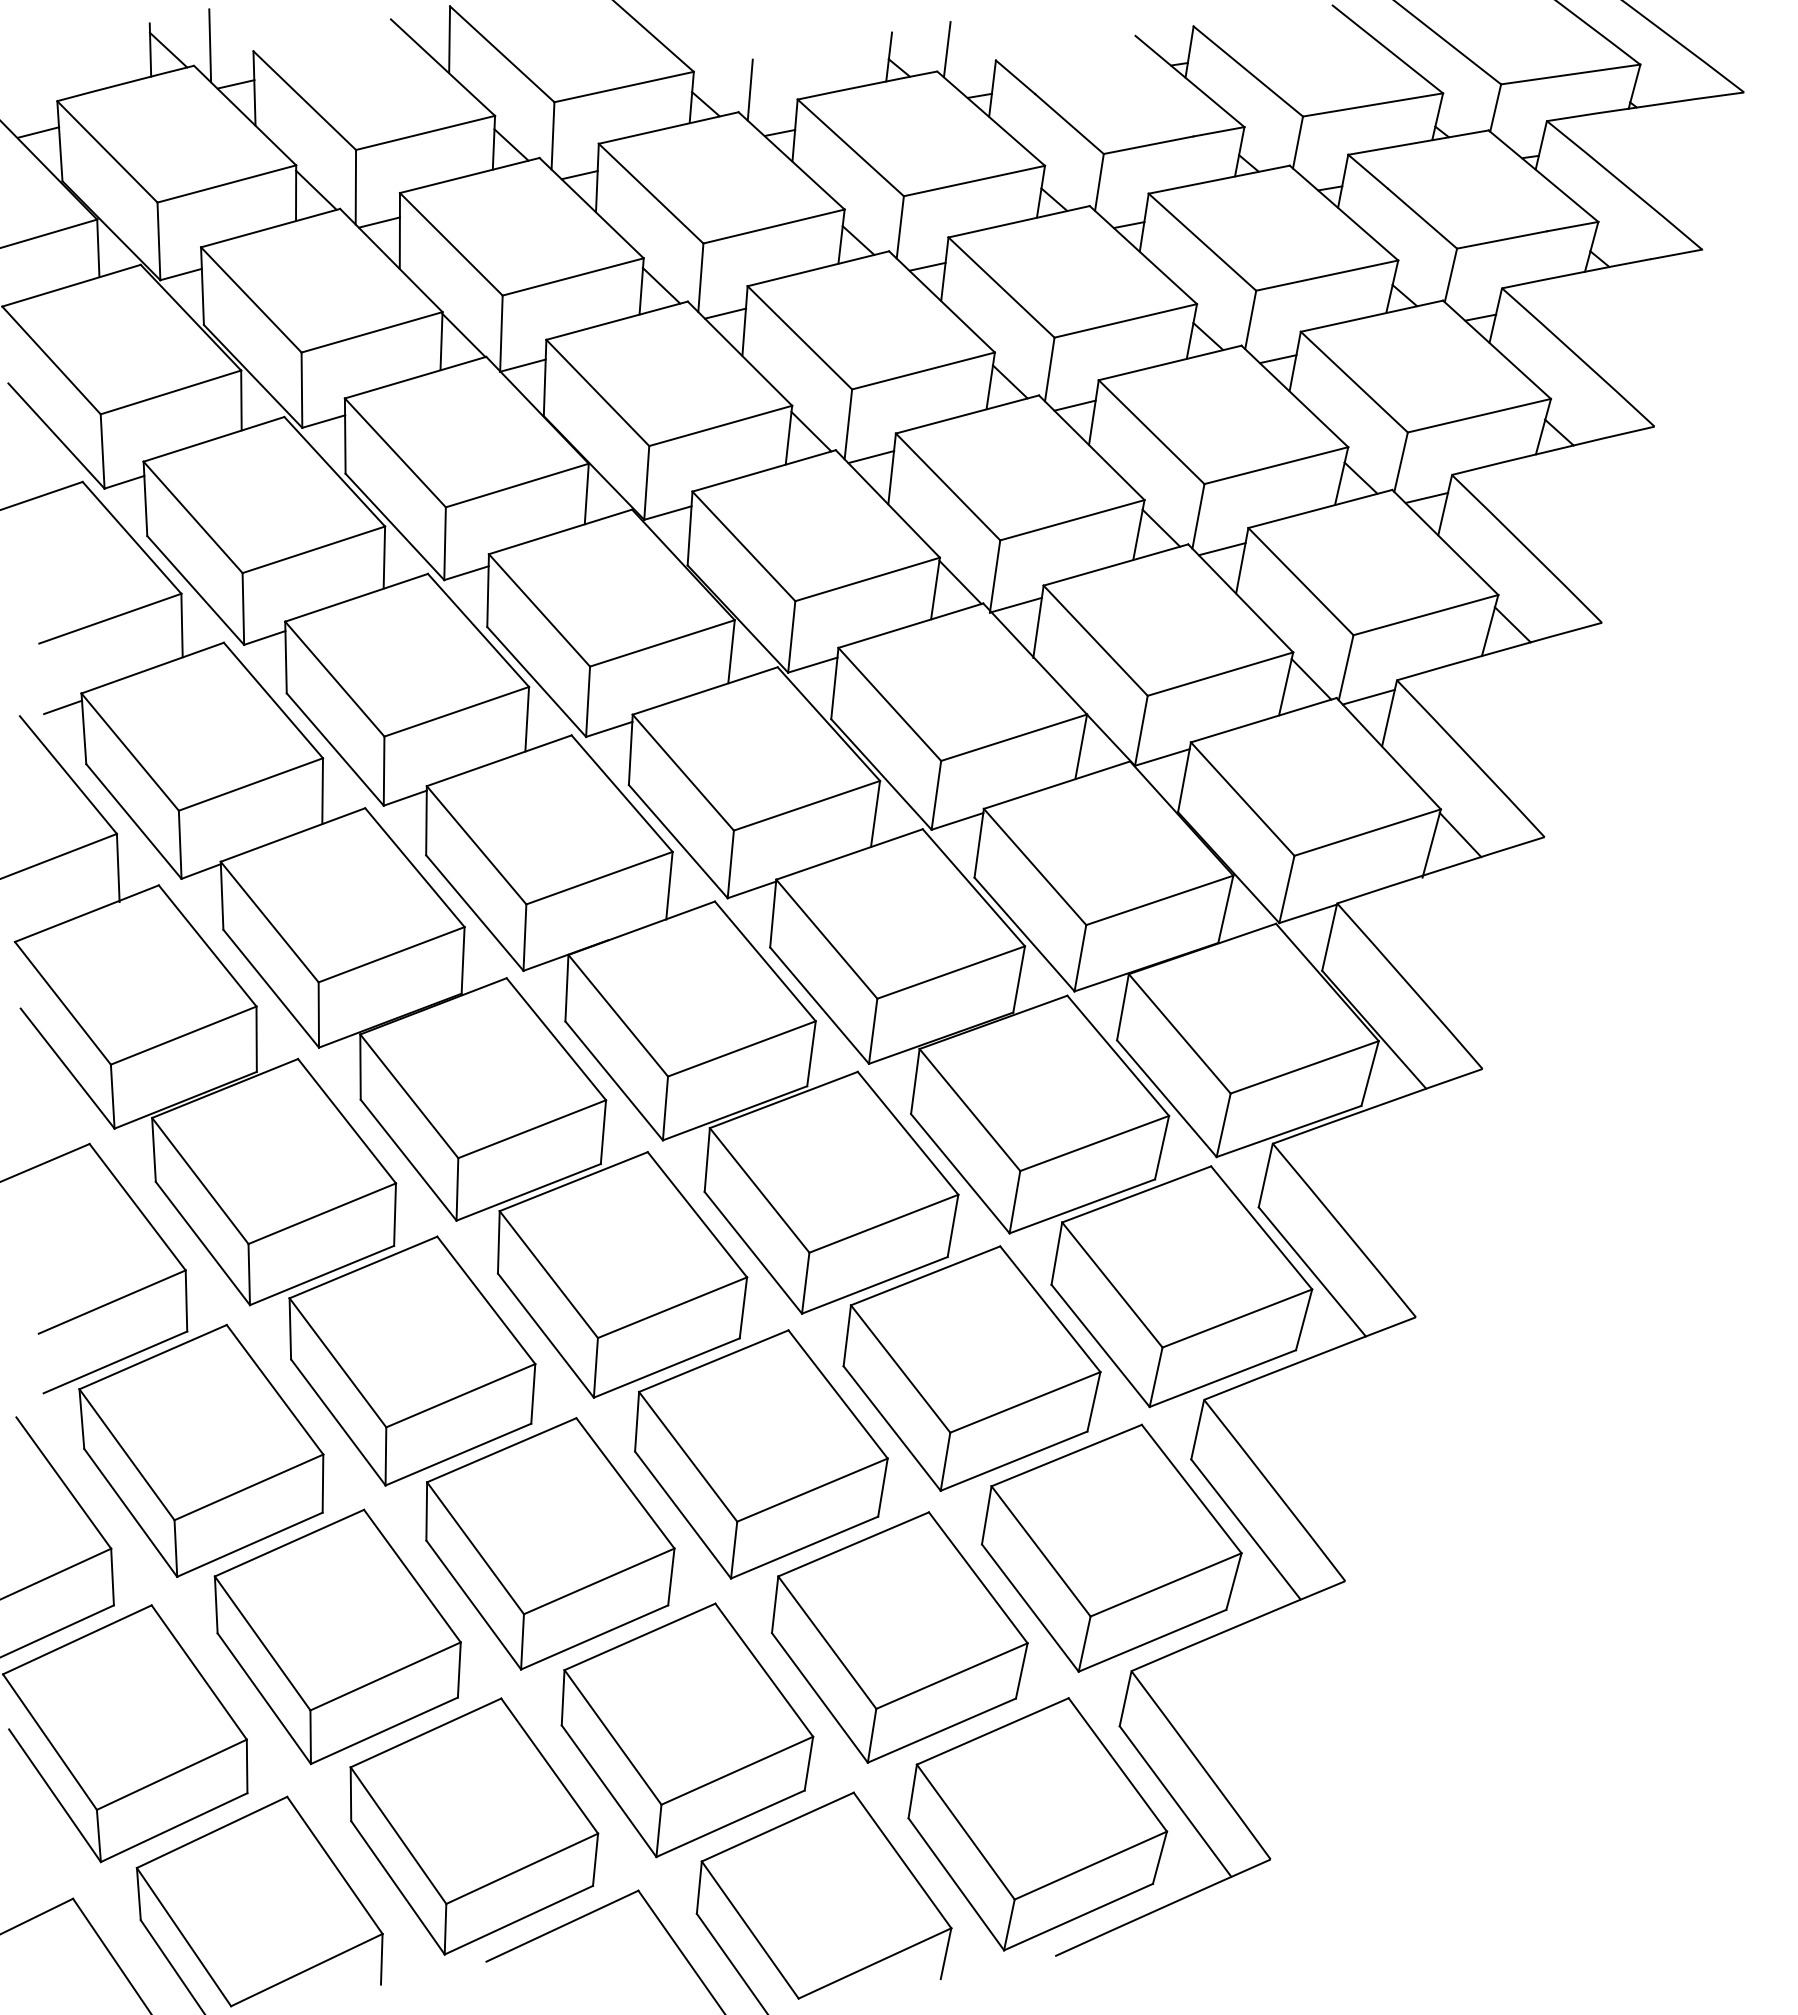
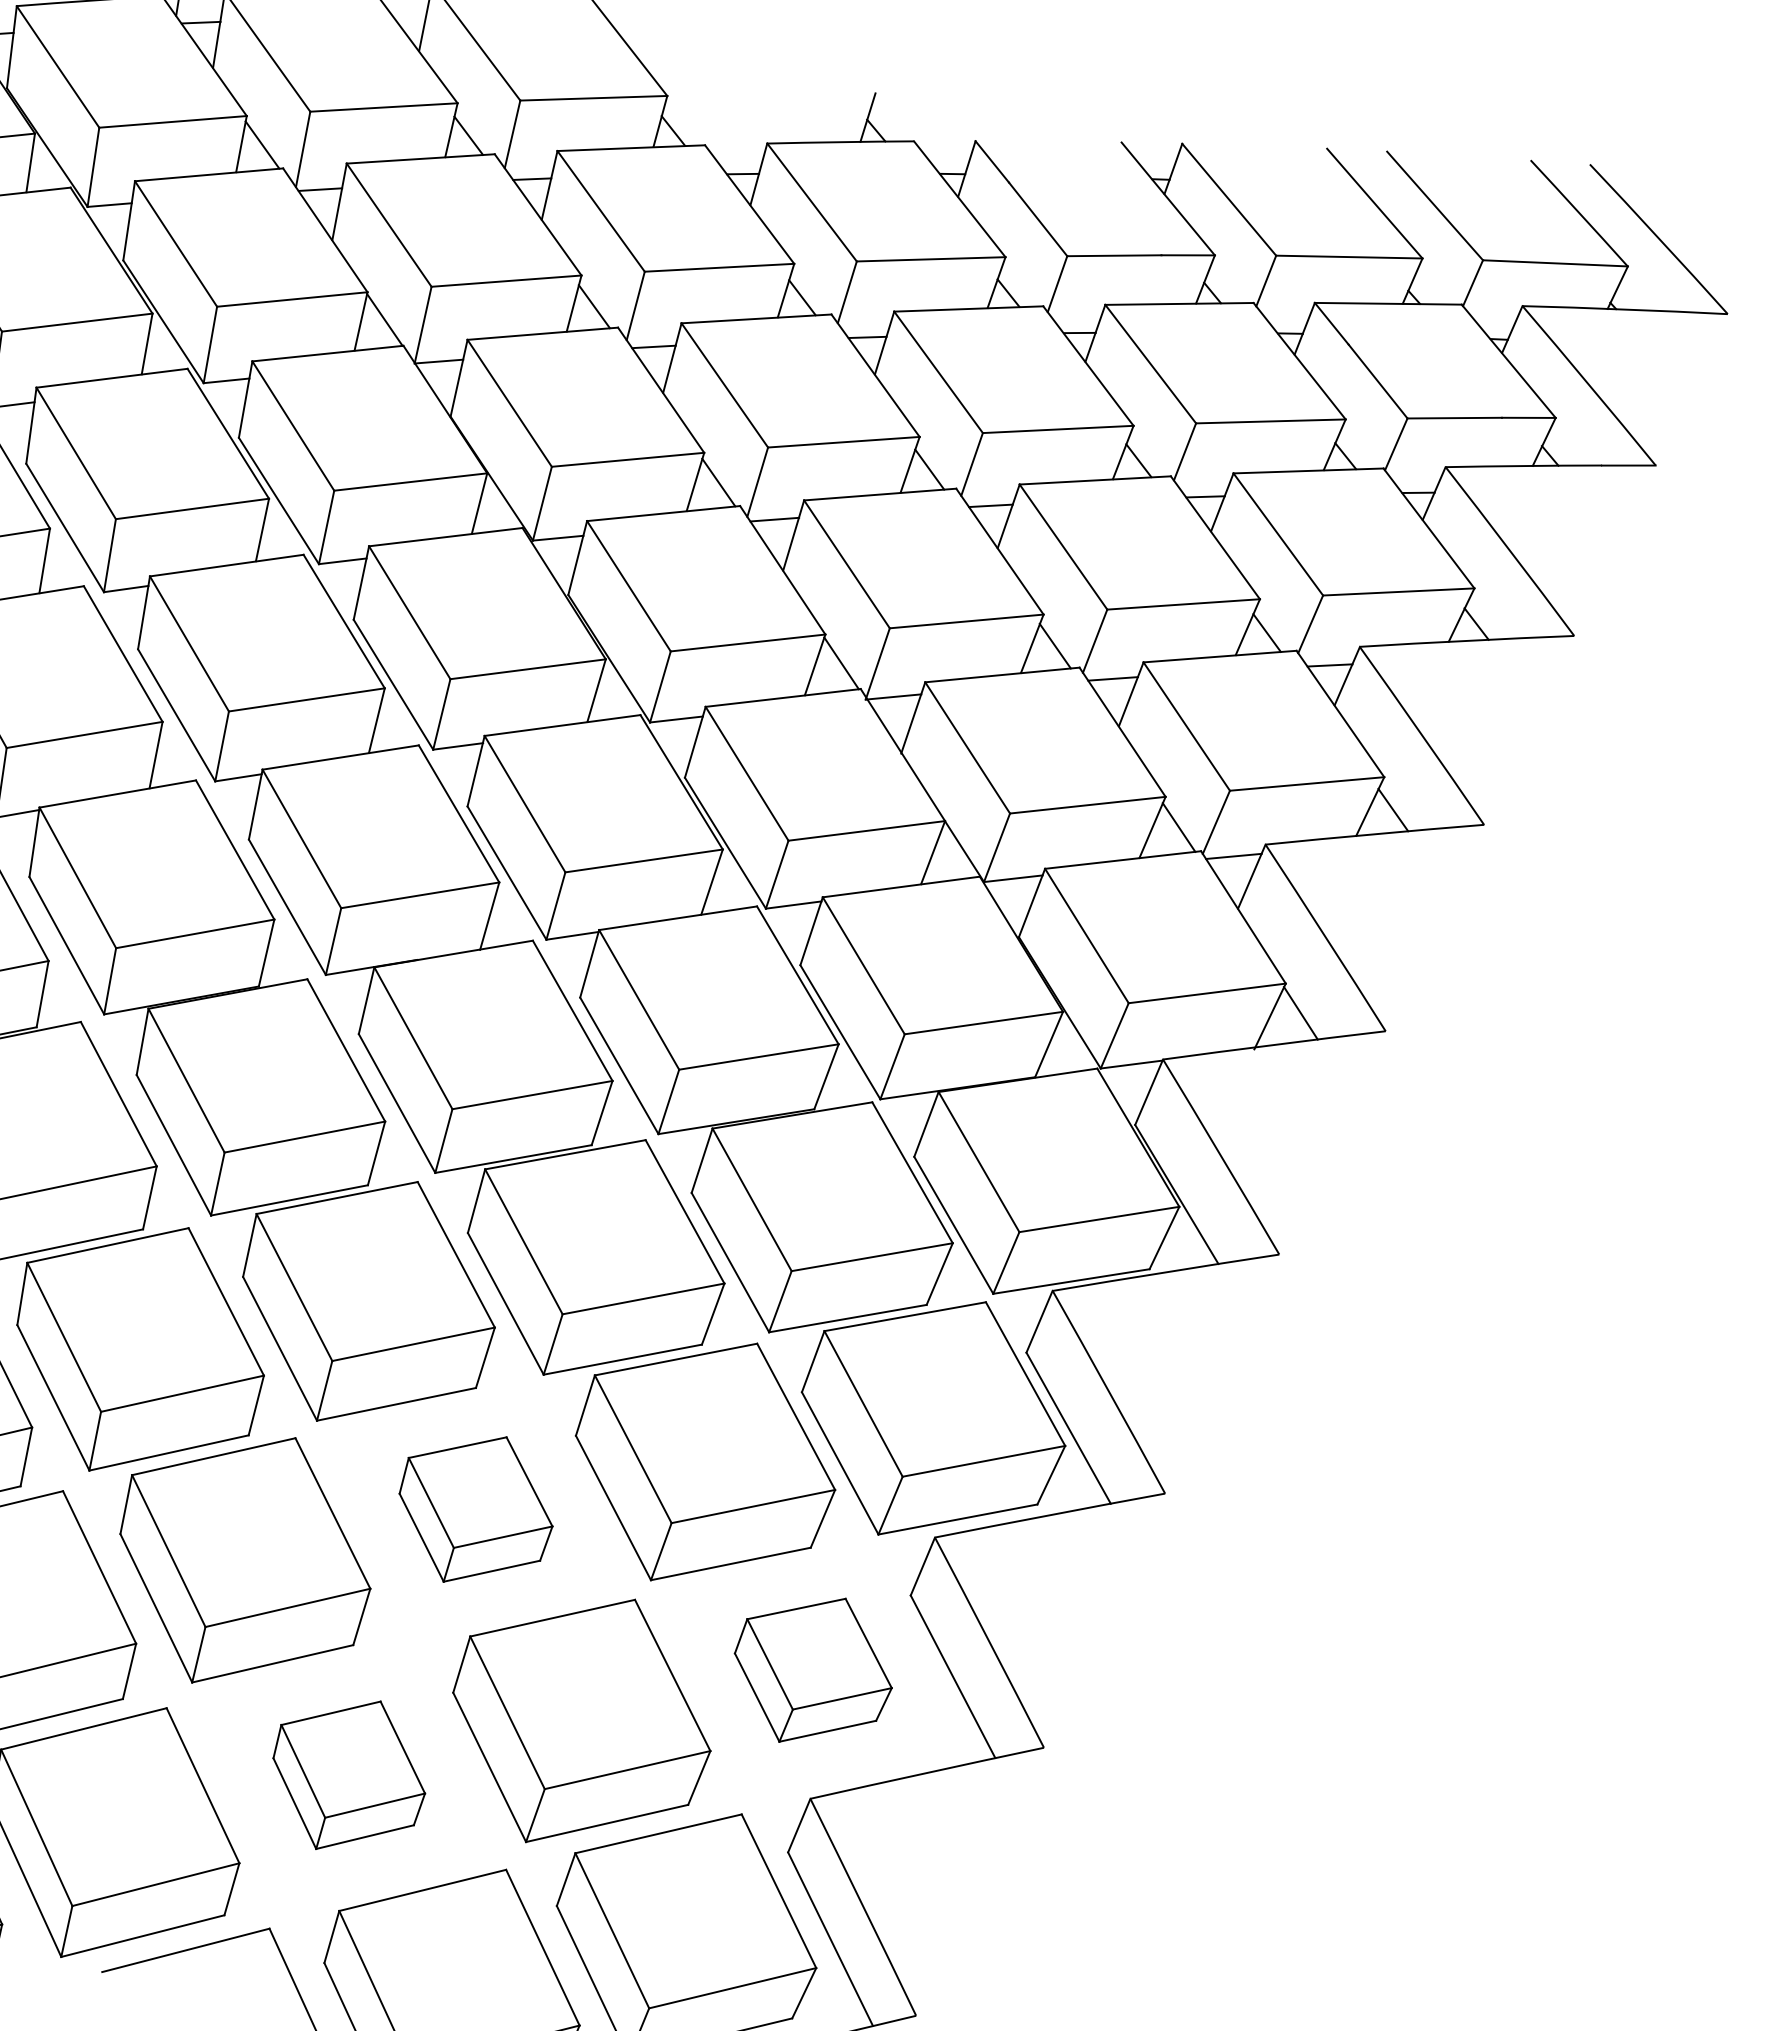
line: (946, 49) -> (927, 120), removed
line: (749, 89) -> (720, 124), removed
part: (761, 1454) -> (476, 1509), size x0.6
part: (1111, 1547) -> (813, 1669), size x0.6
part: (687, 1730) -> (349, 1775), size x0.6

